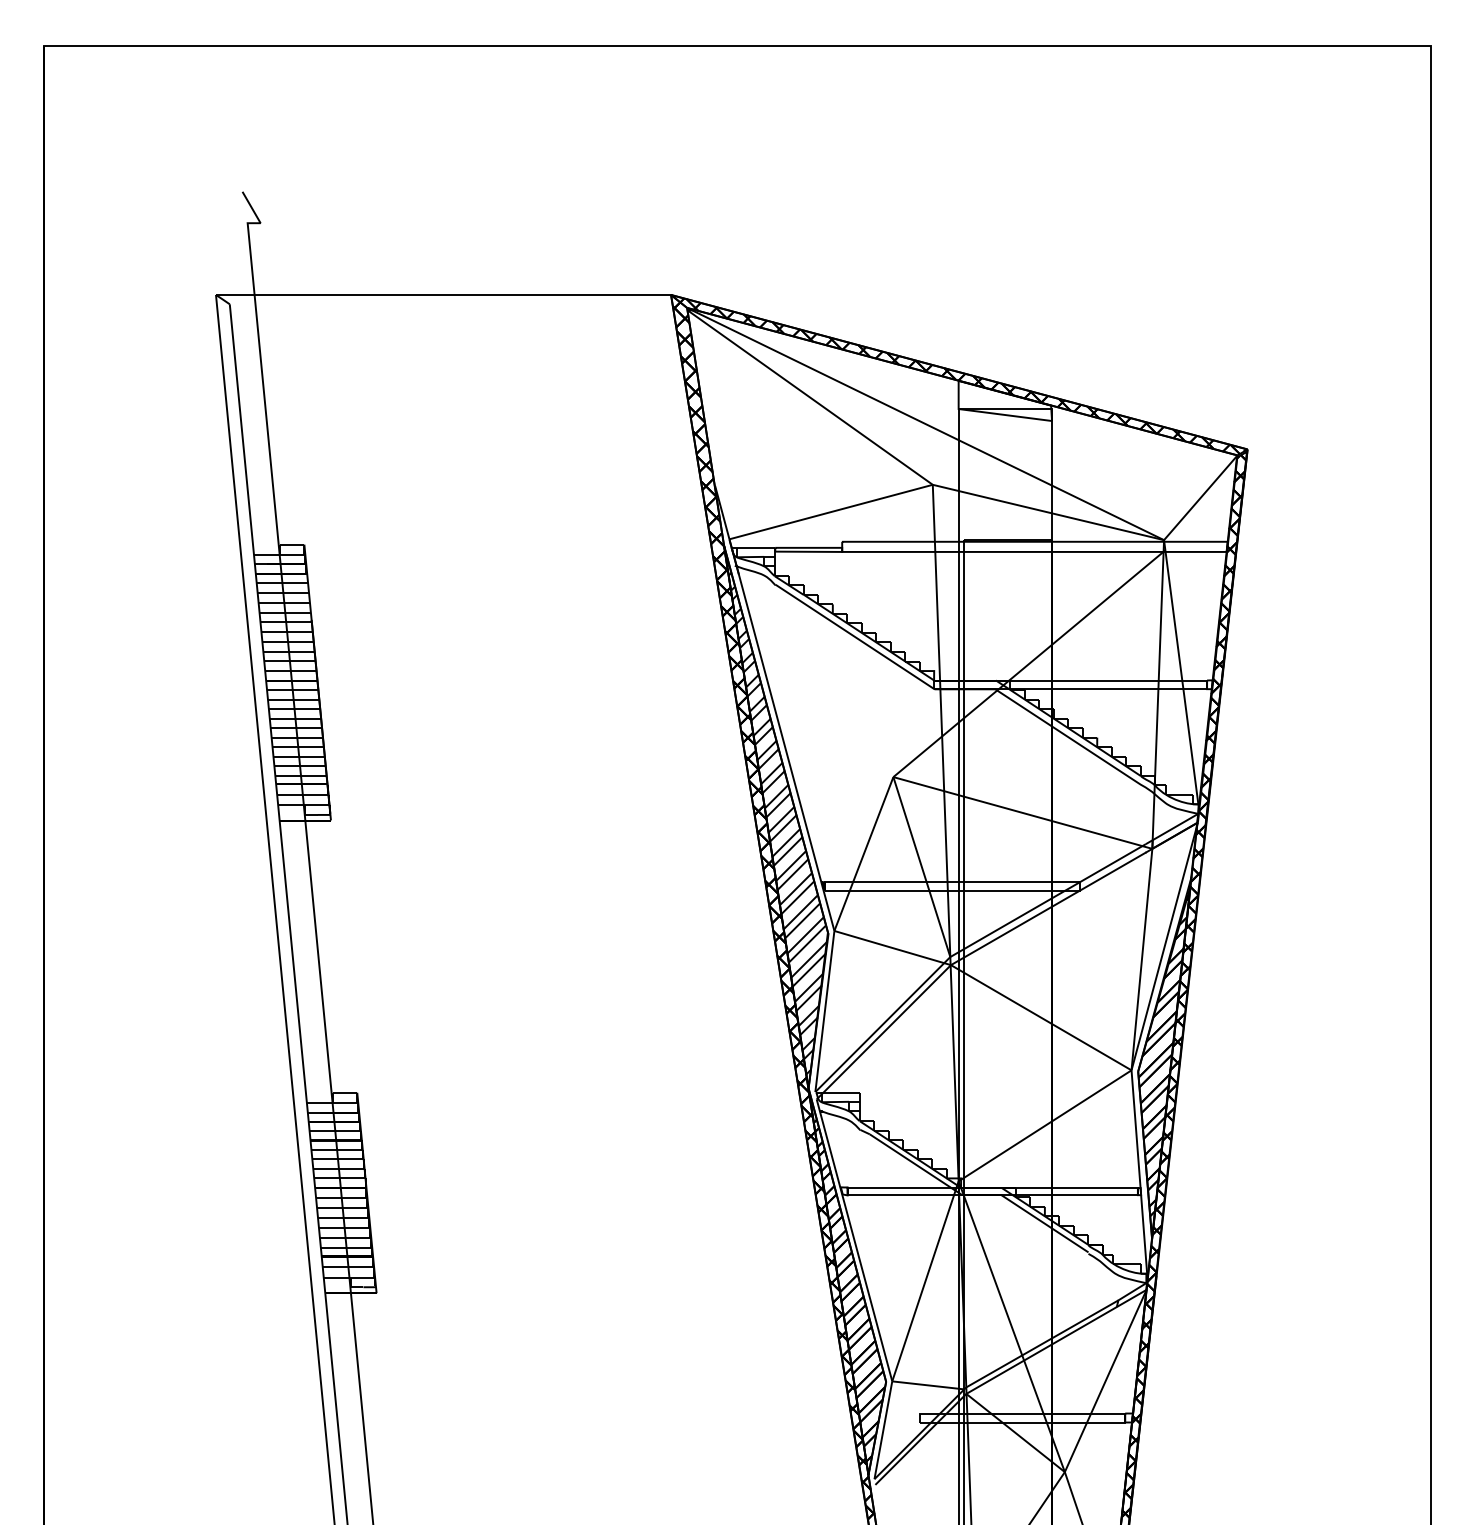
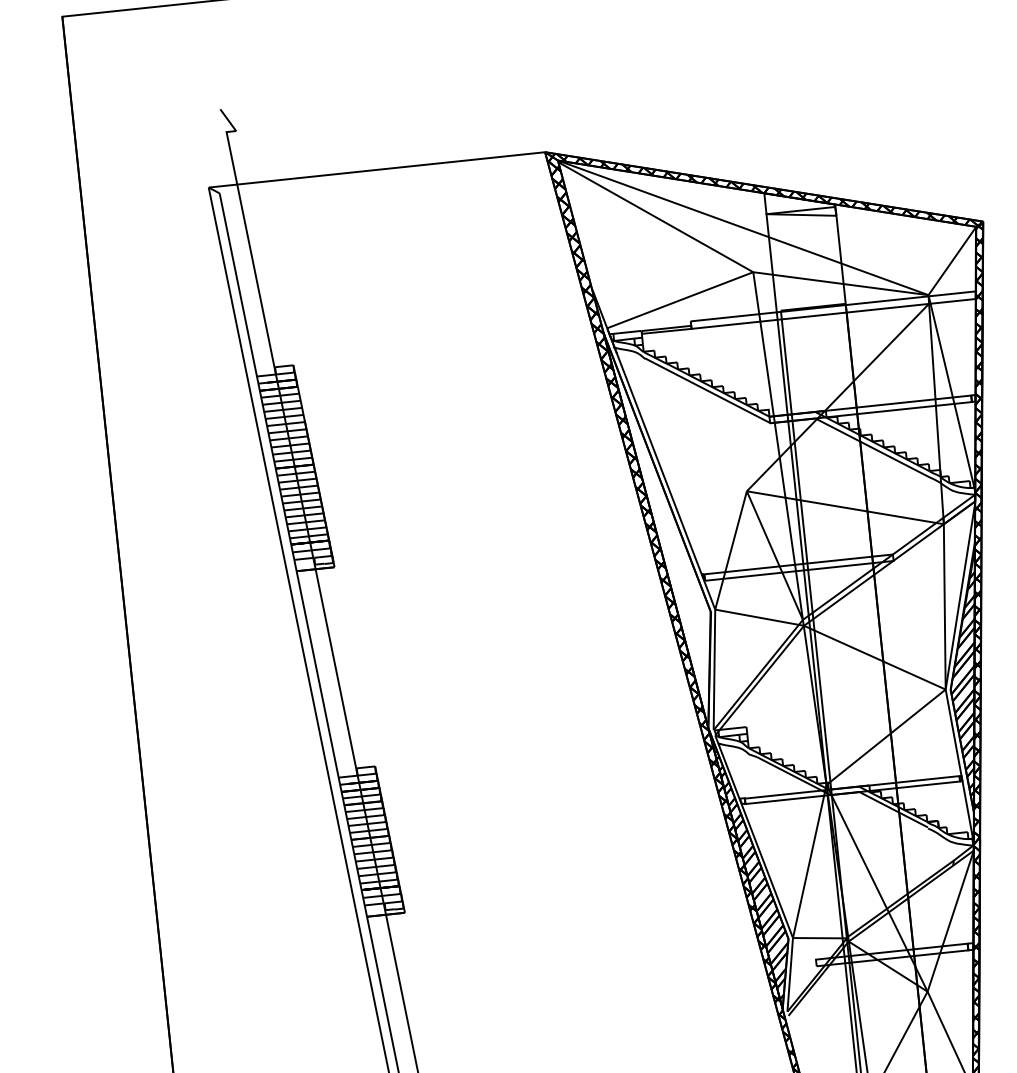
hatch: (775, 816) -> (662, 529), removed

